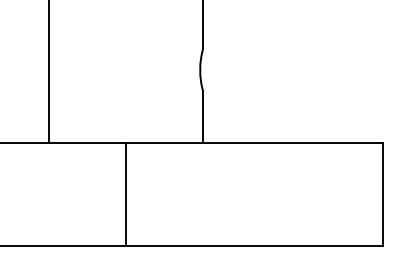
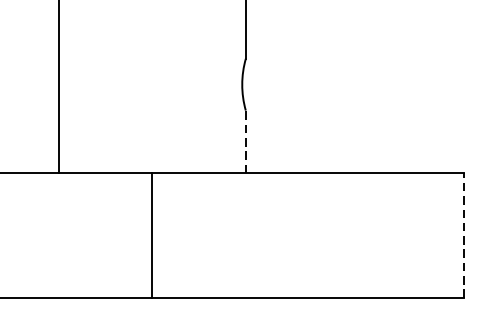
line: (203, 117) -> (246, 142), solid -> dashed
line: (383, 194) -> (464, 235), solid -> dashed

